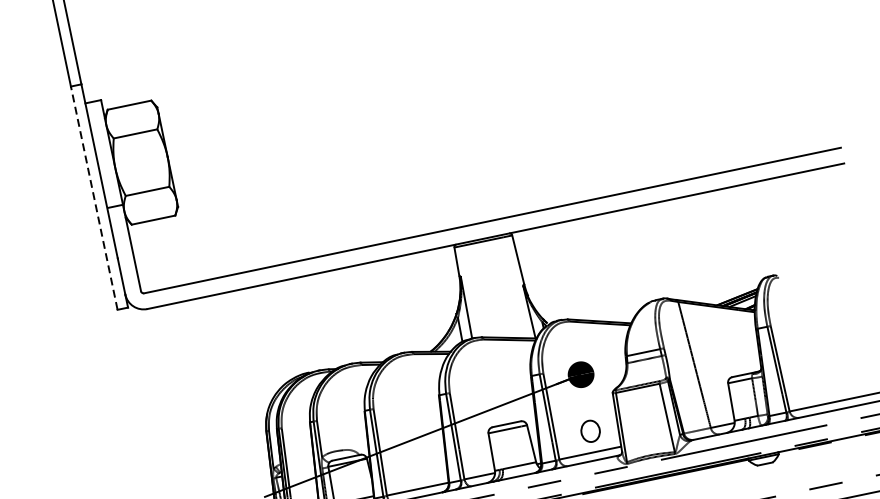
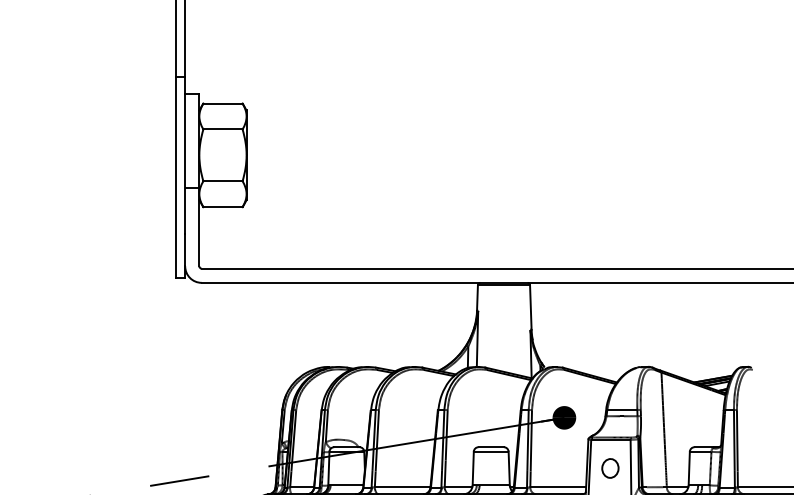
line: (93, 198) -> (175, 177), dashed -> solid
part: (590, 431) -> (610, 468), moved

